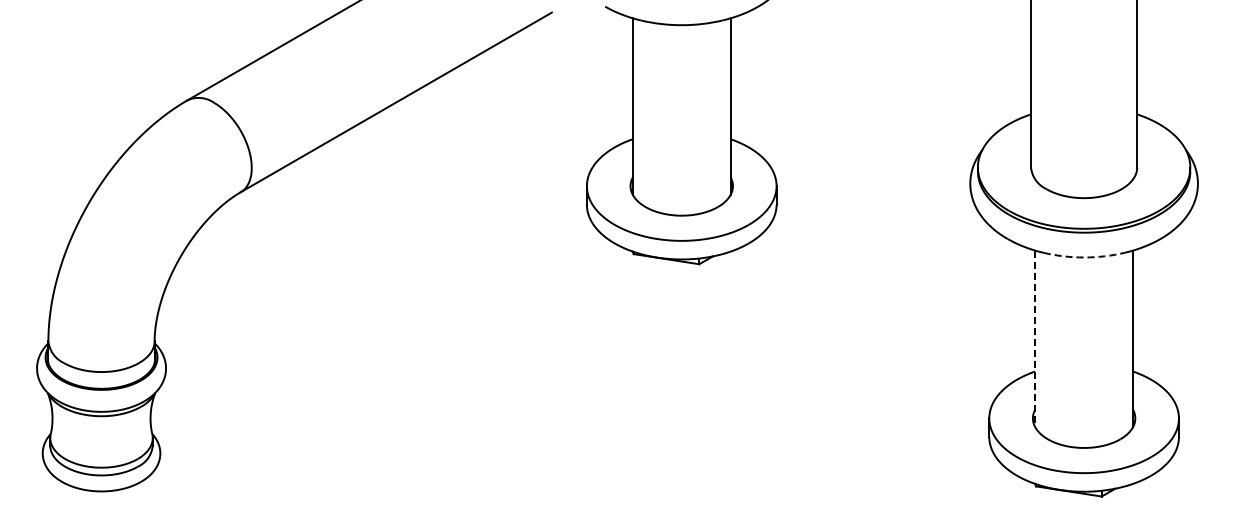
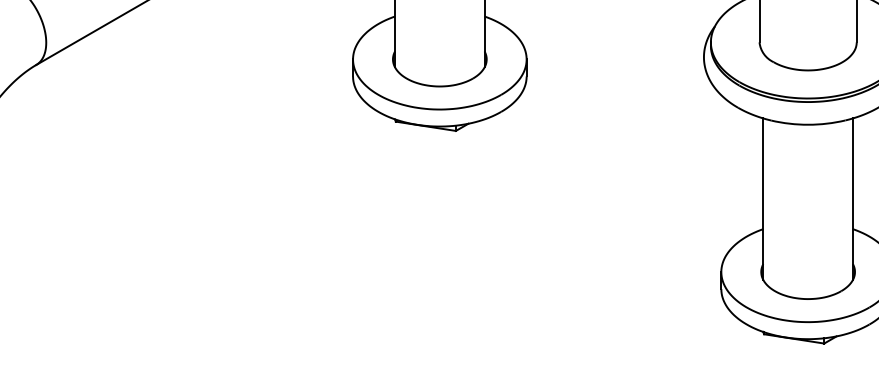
arc: (1084, 257) -> (808, 124), dashed -> solid
line: (1035, 339) -> (763, 199), dashed -> solid

